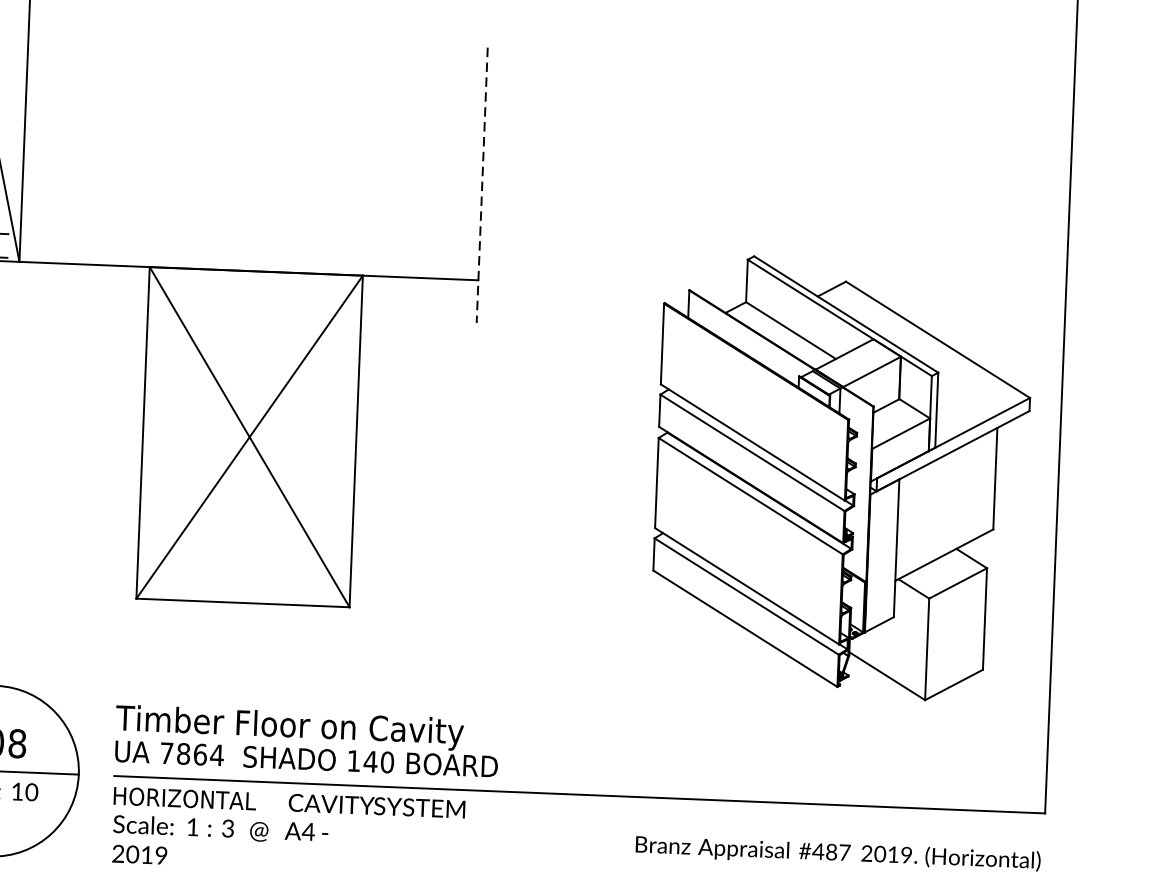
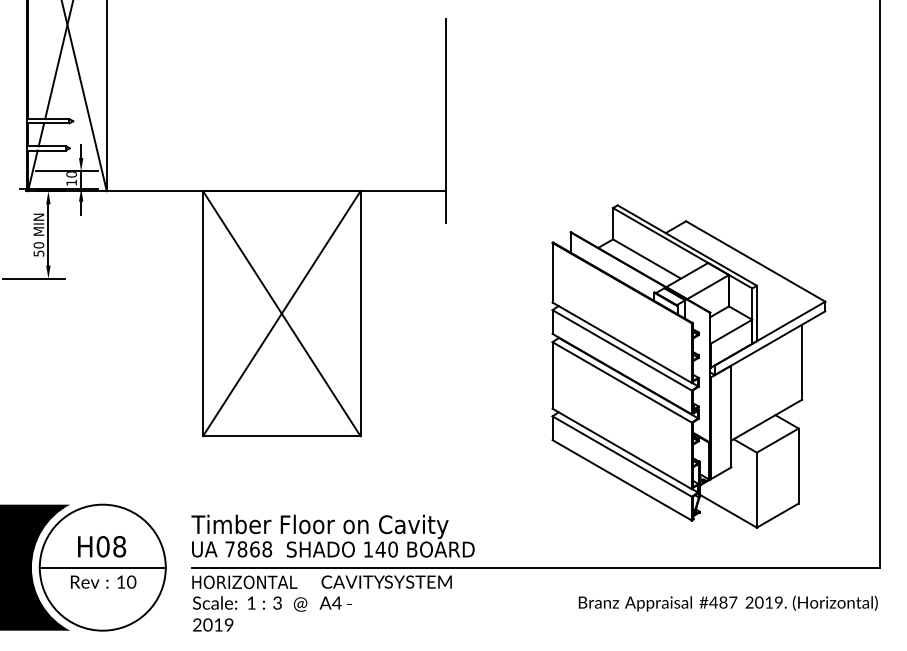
line: (481, 185) -> (445, 121), dashed -> solid
part: (841, 478) -> (688, 366), moved
text: (217, 755) -> (267, 549), 7864 -> 7868

